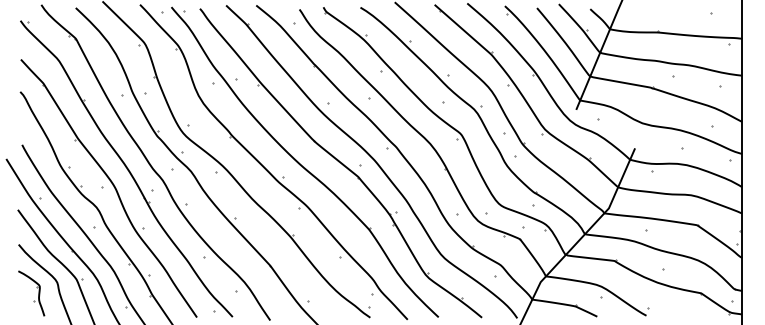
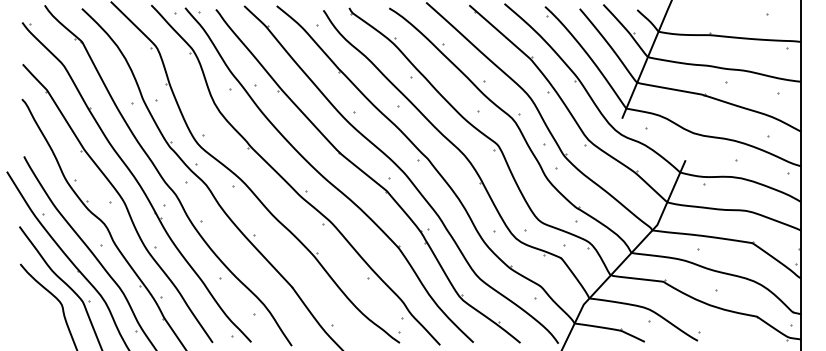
part: (38, 293) -> (41, 316), removed

